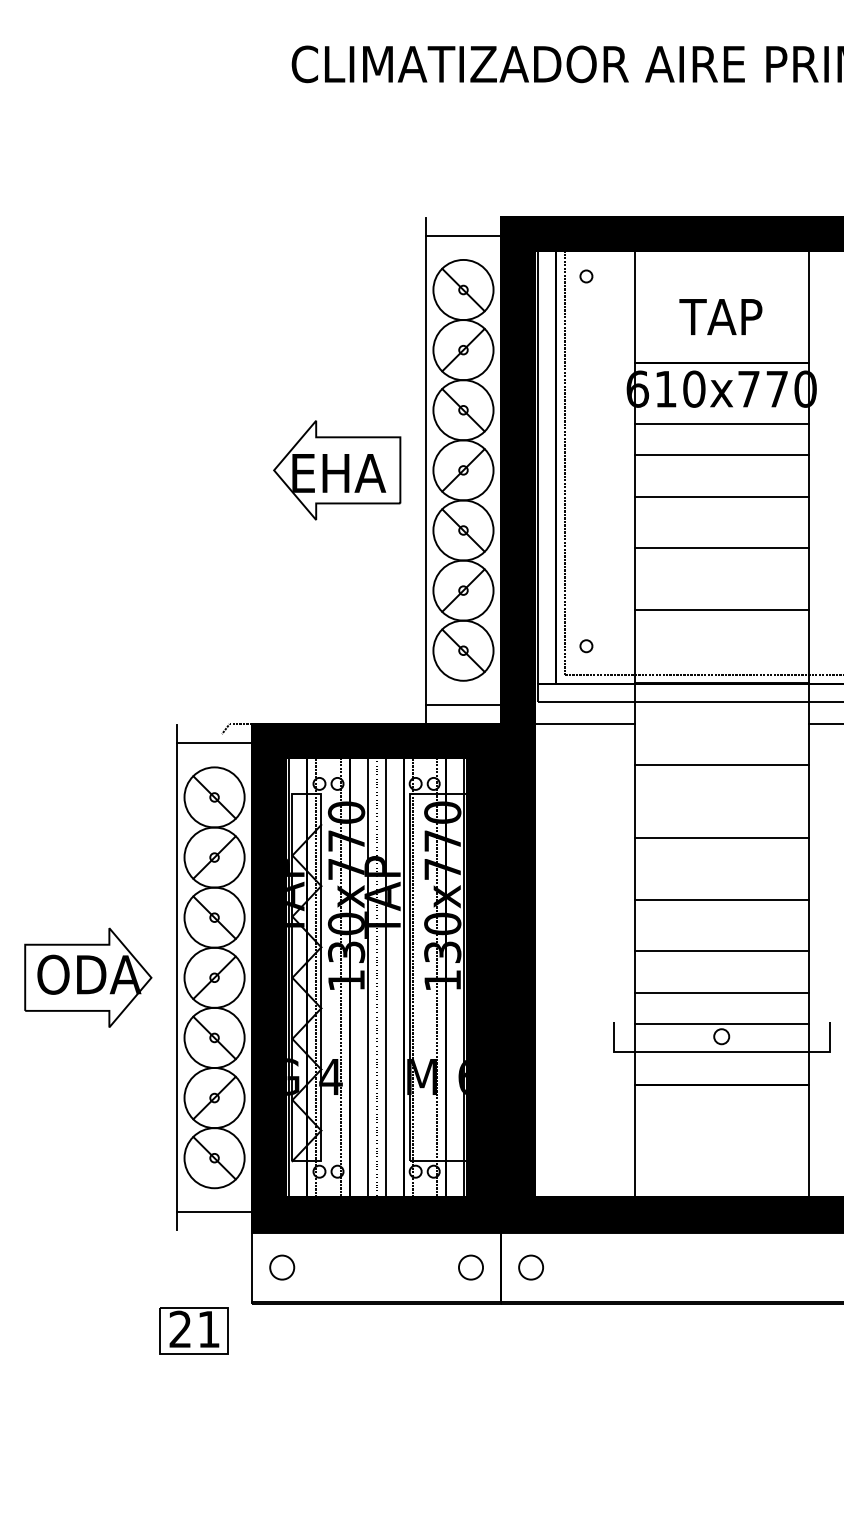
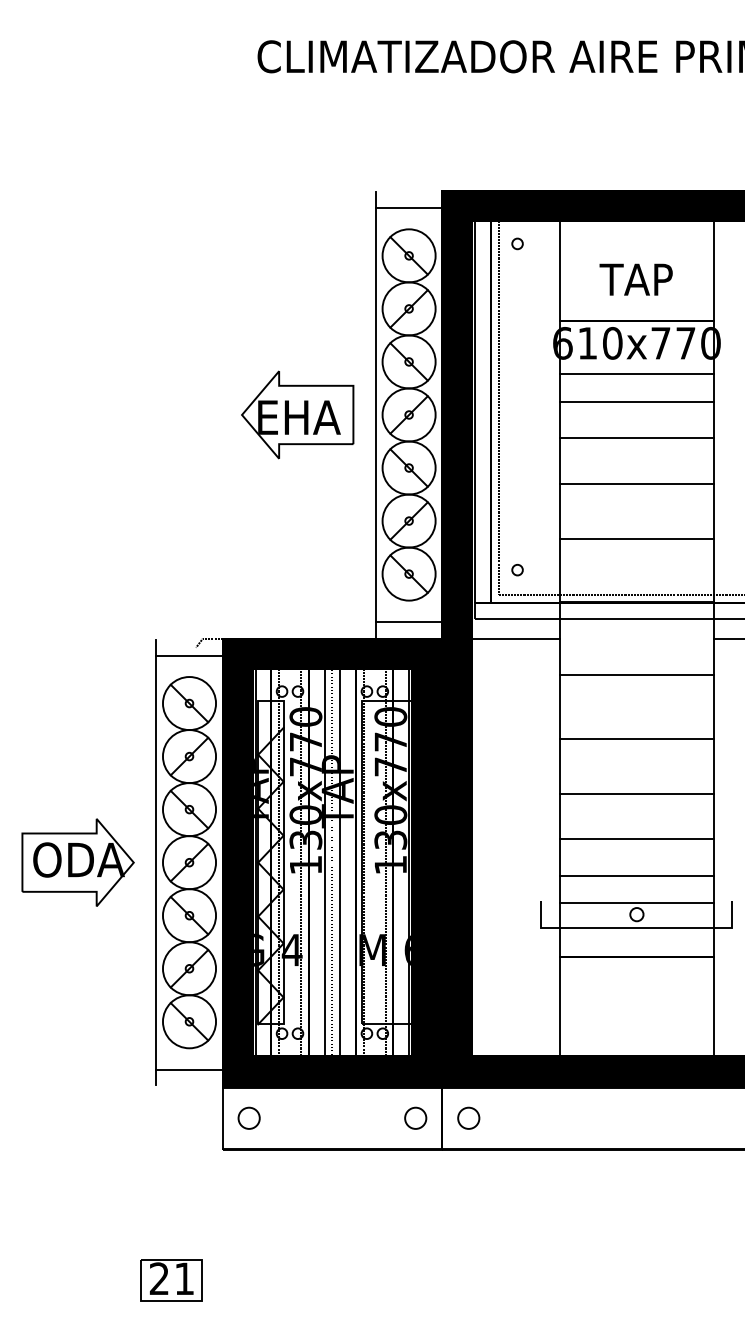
part: (194, 1331) -> (171, 1280), moved

